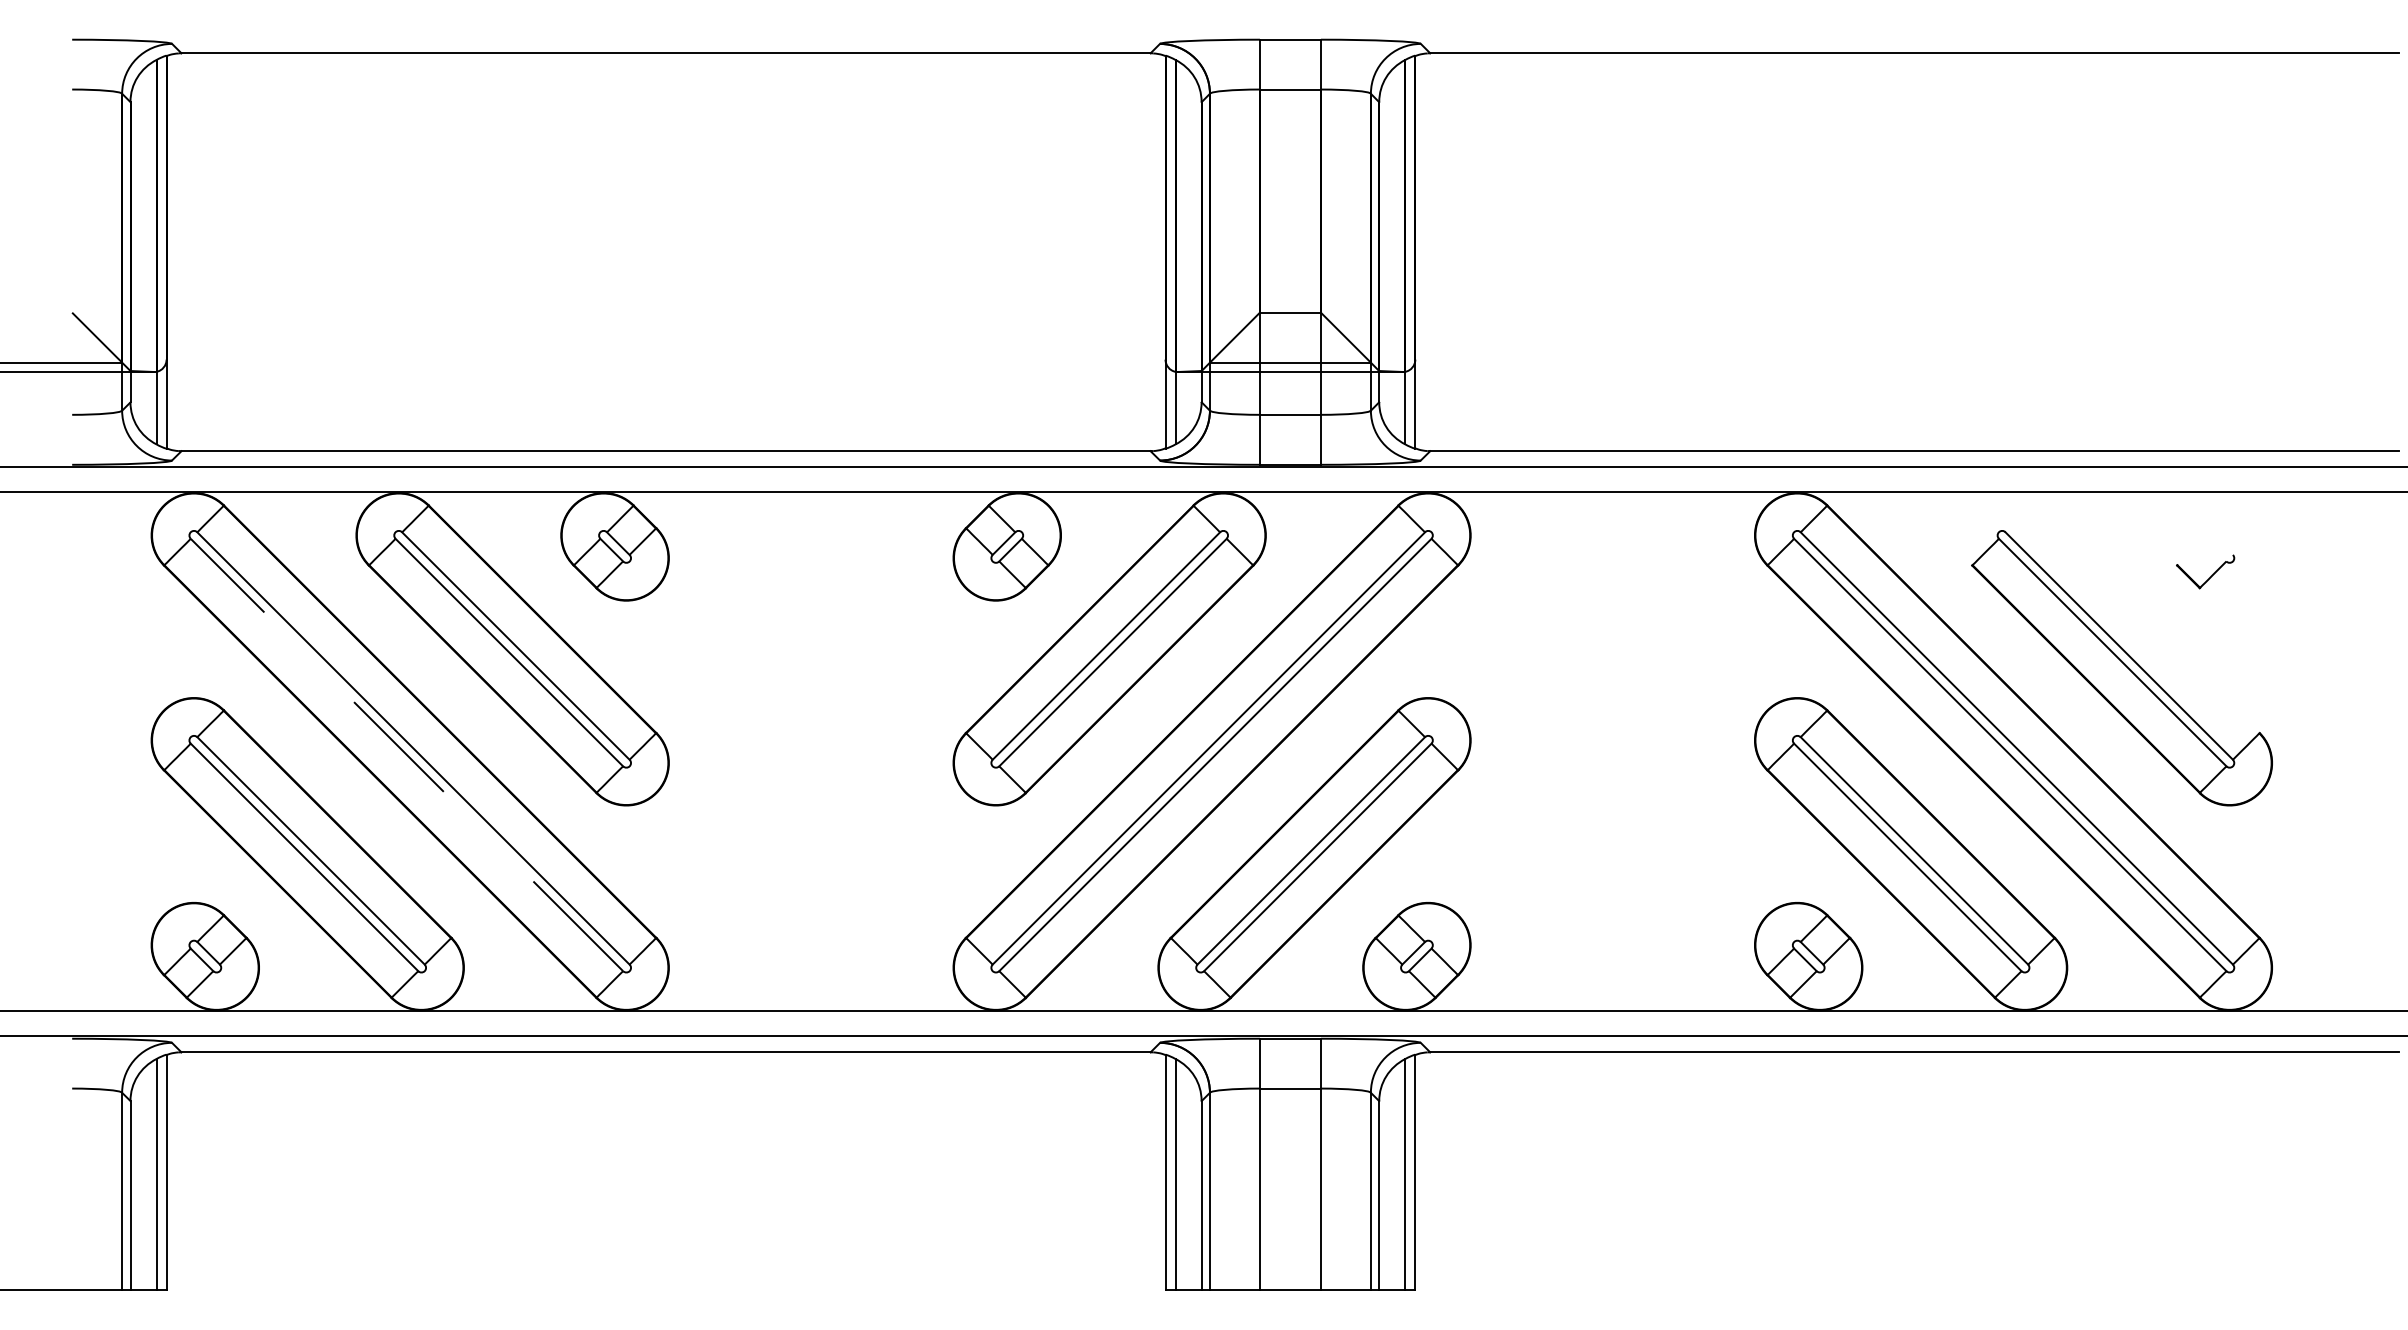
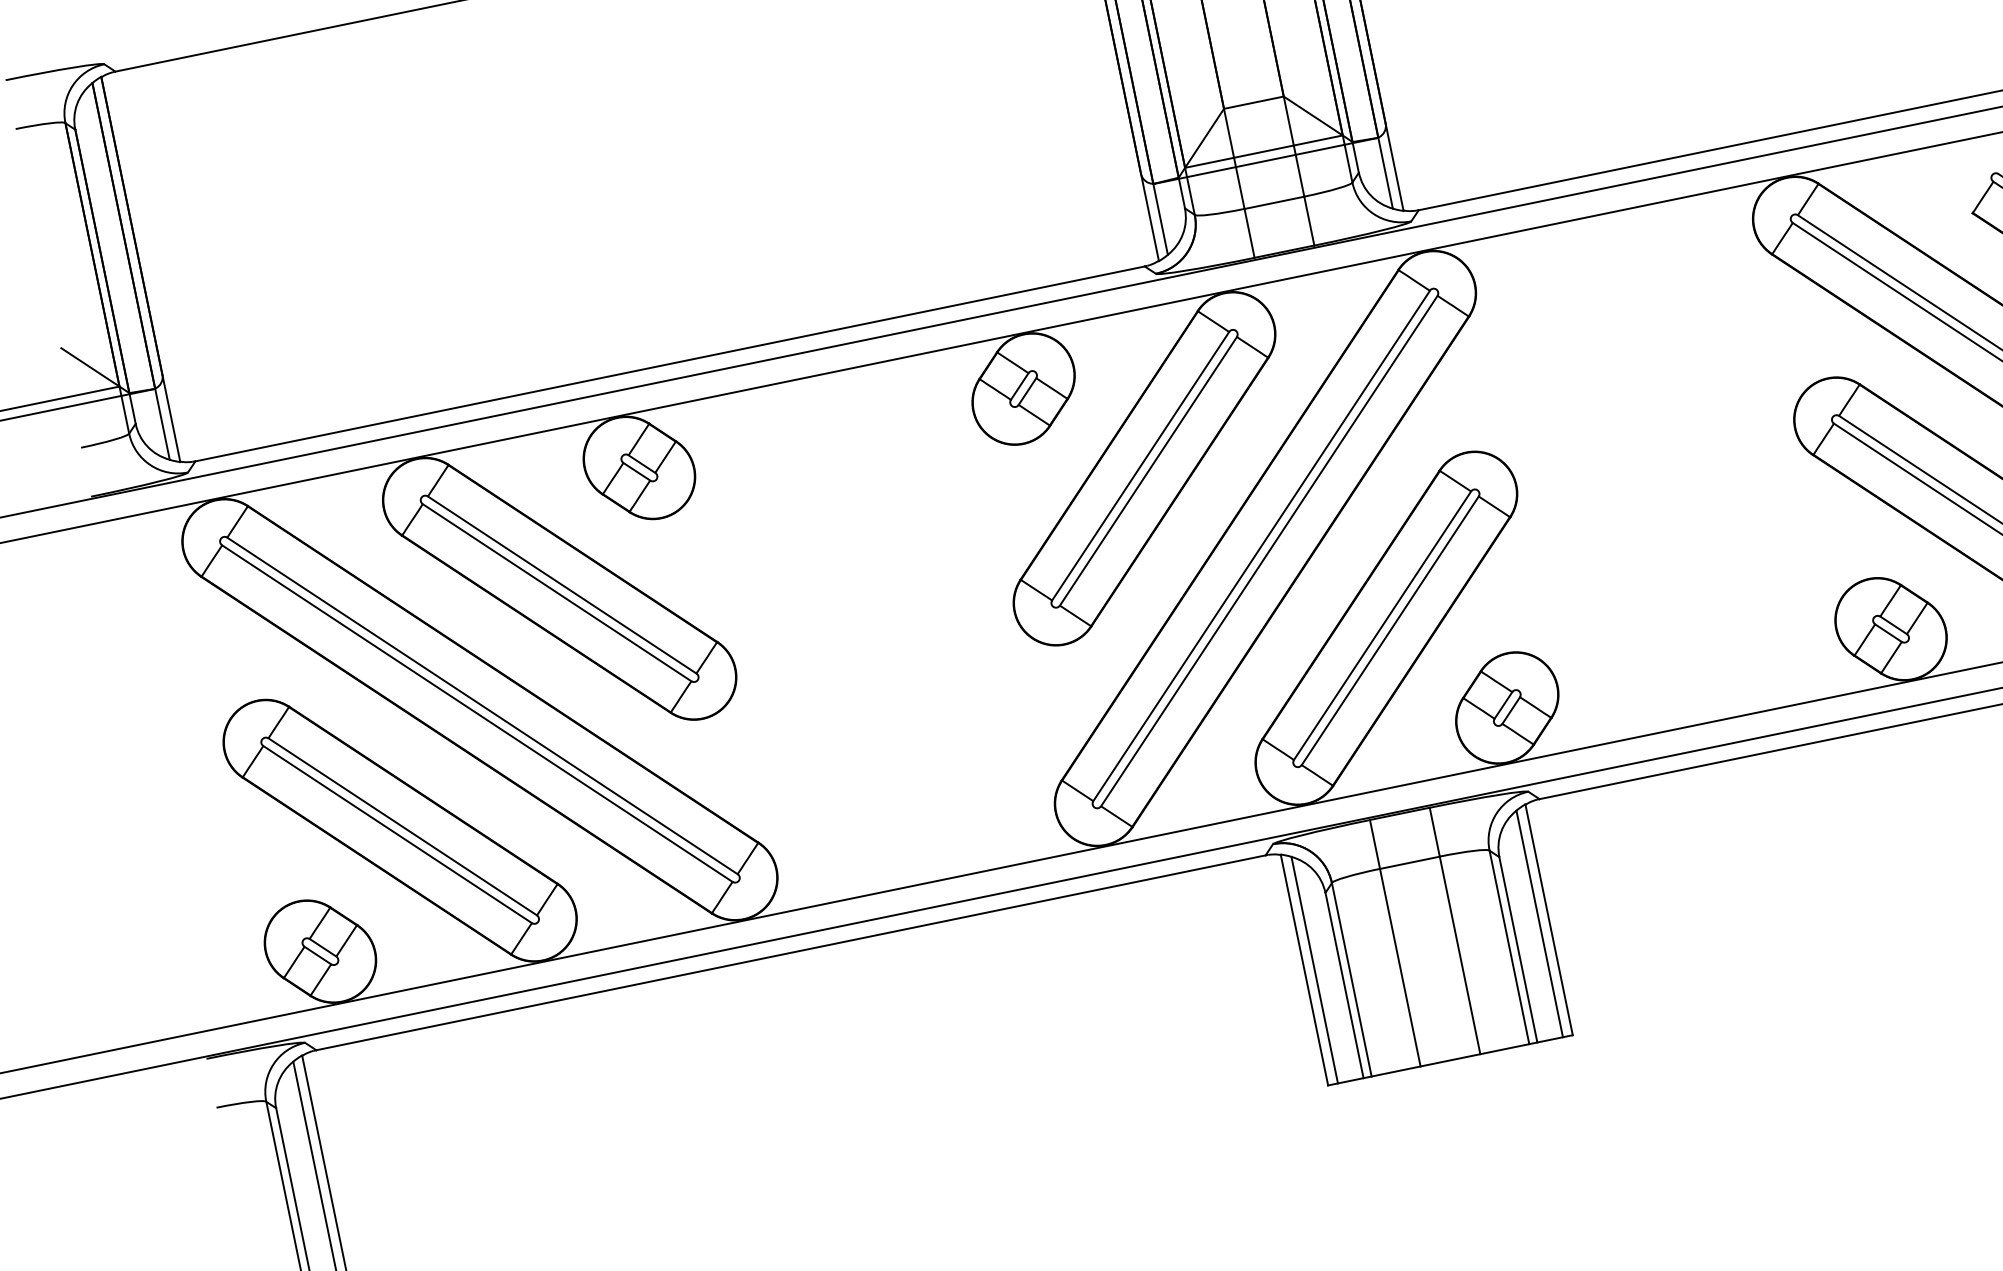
line: (406, 755) -> (477, 714), dashed -> solid

